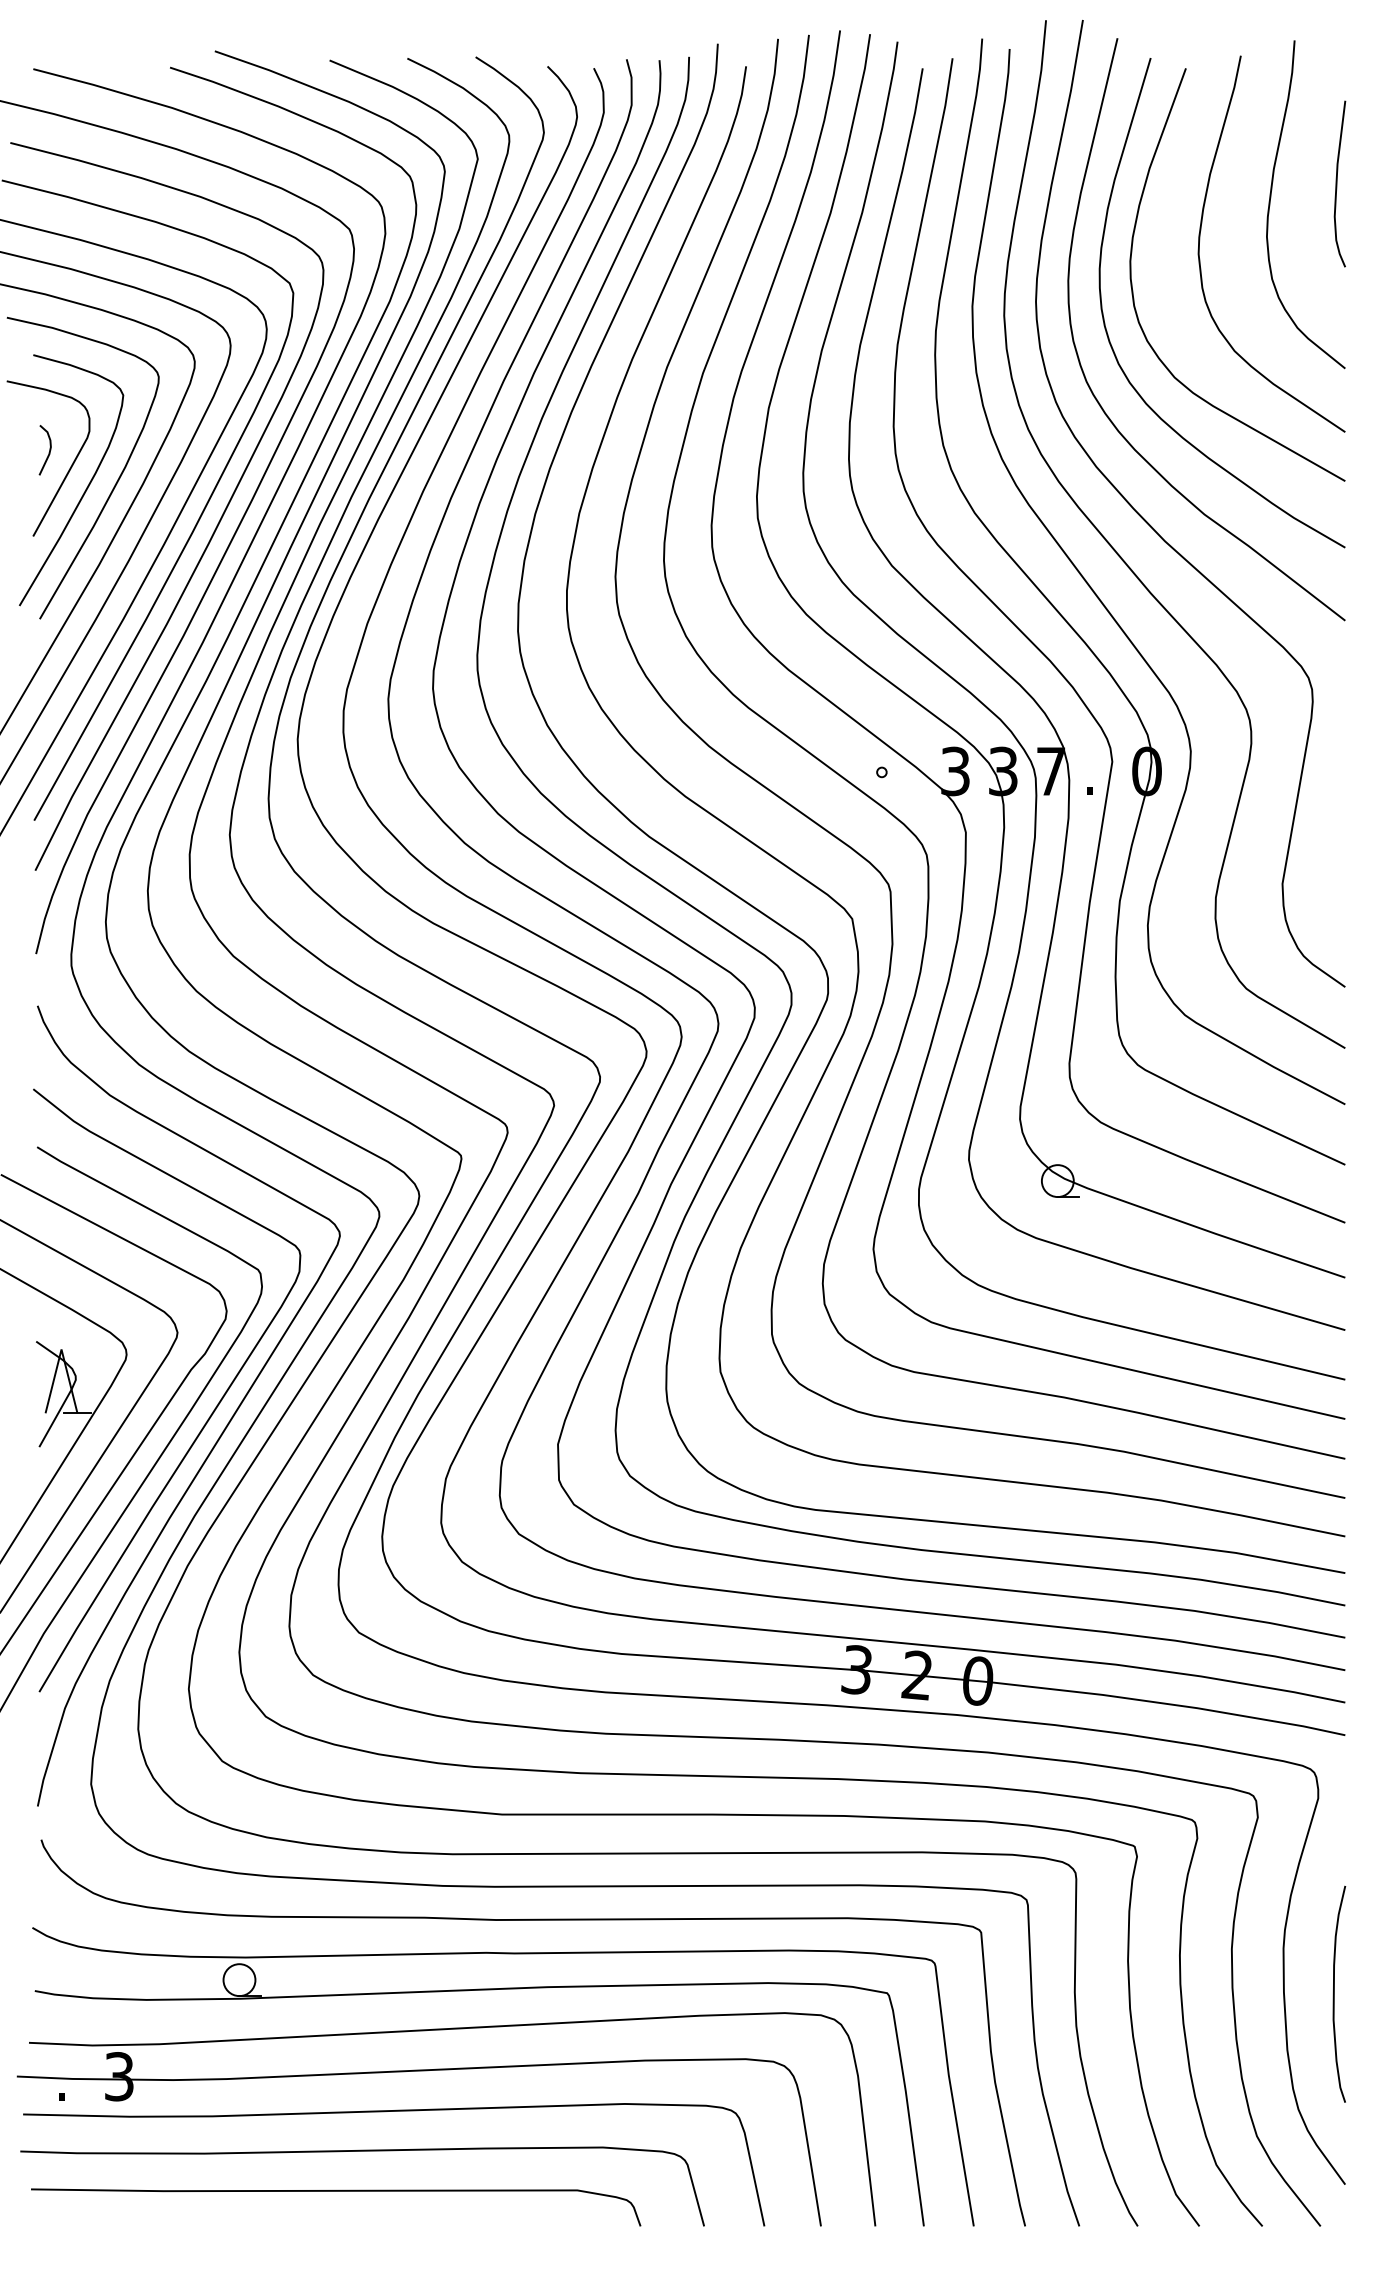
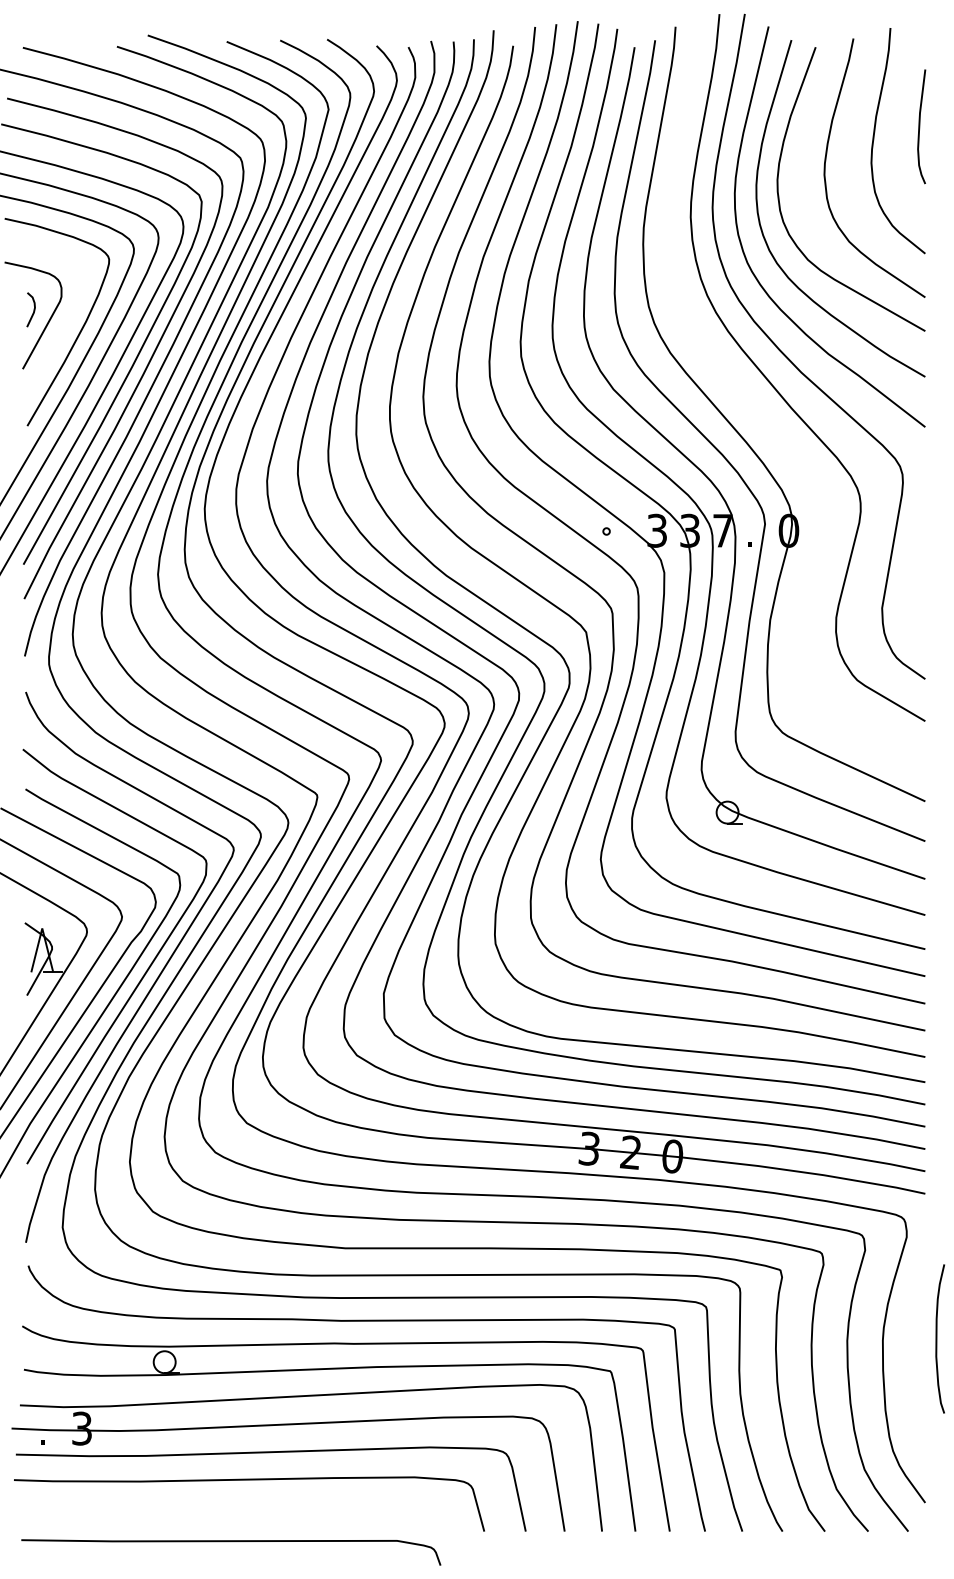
curve: (85, 488) -> (58, 336), removed
curve: (1111, 612) -> (764, 421), removed
curve: (1335, 1993) -> (937, 1338), moved
curve: (336, 2192) -> (231, 1542), moved

